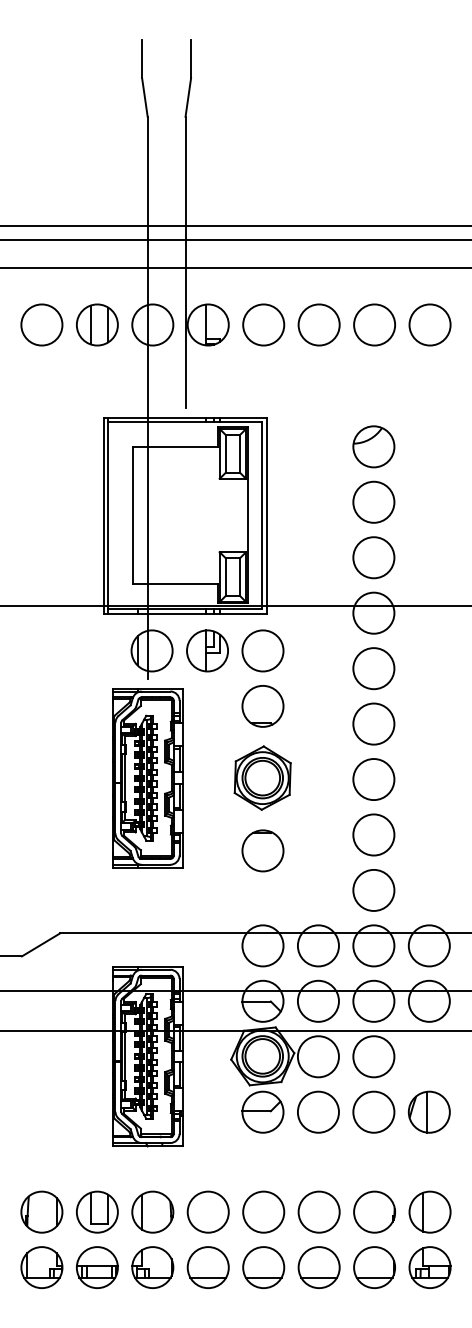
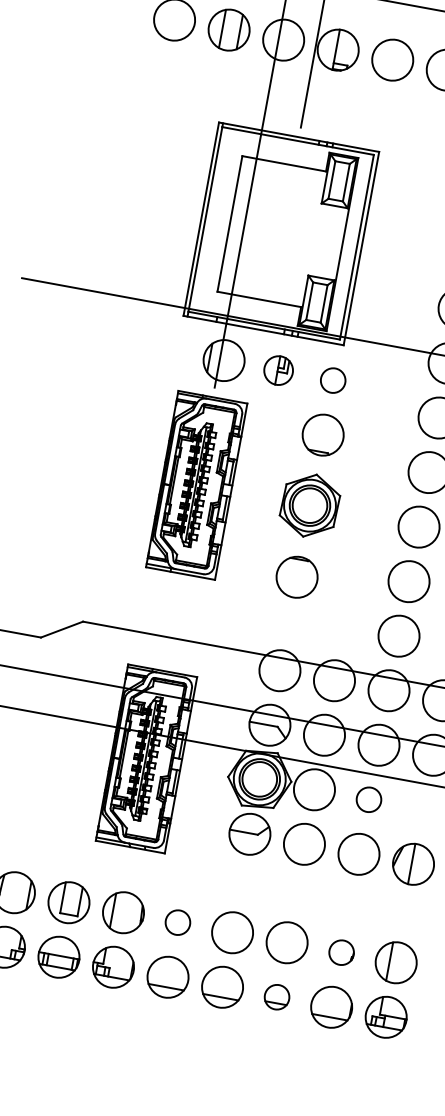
part: (207, 650) -> (278, 370), size x0.7
circle: (262, 650) -> (332, 380), size x0.6
circle: (373, 1056) -> (368, 799), size x0.6
circle: (207, 1211) -> (177, 921), size x0.6
circle: (374, 1211) -> (341, 952), size x0.6
part: (318, 1267) -> (276, 997), size x0.6

